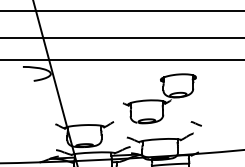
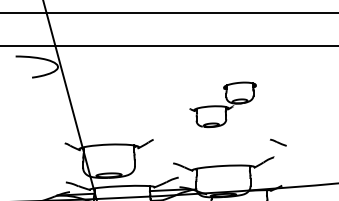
part: (159, 98) -> (222, 104), size x0.6

